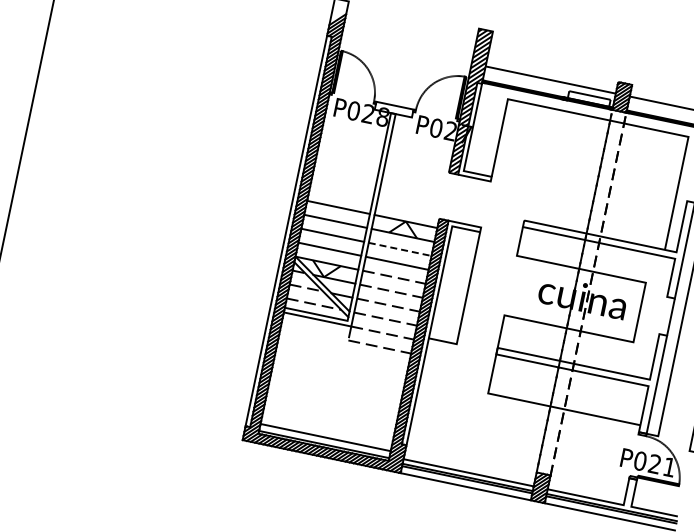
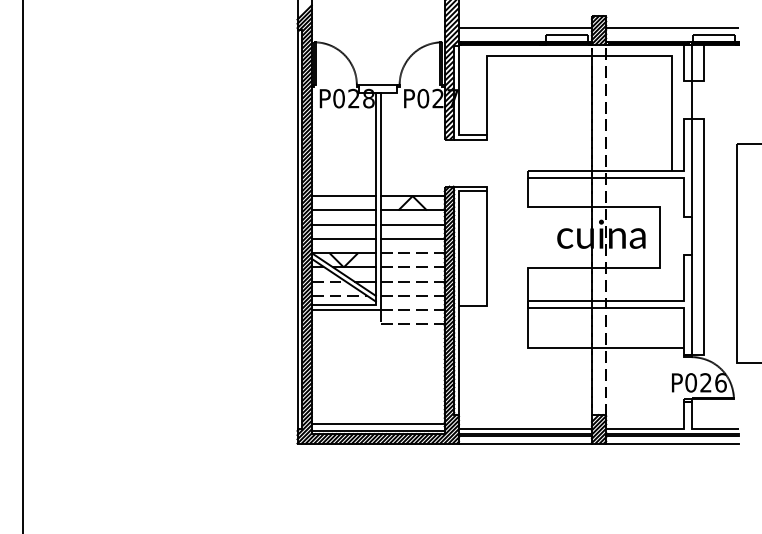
line: (400, 249) -> (413, 224), dashed -> solid
text: (669, 466) -> (720, 382), P021 -> P026

